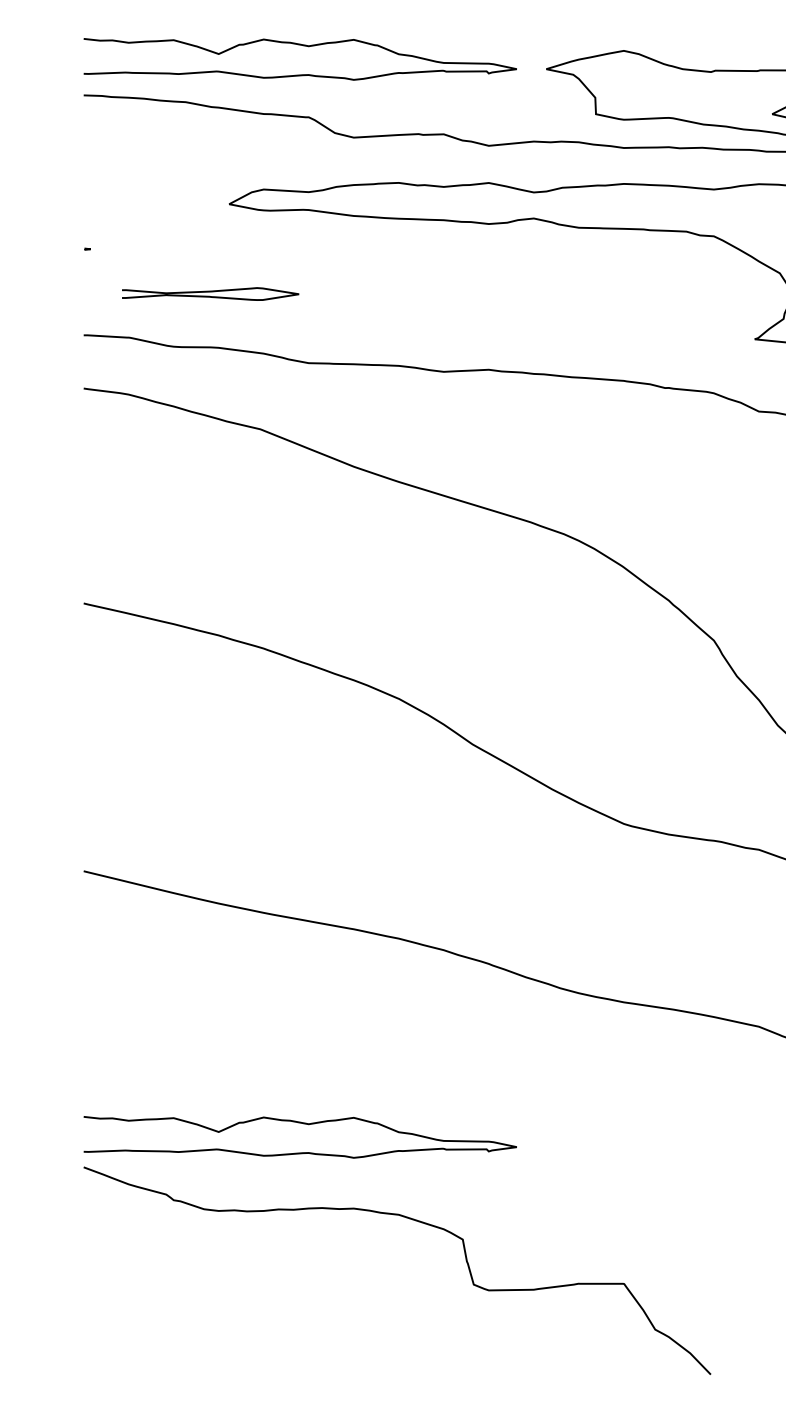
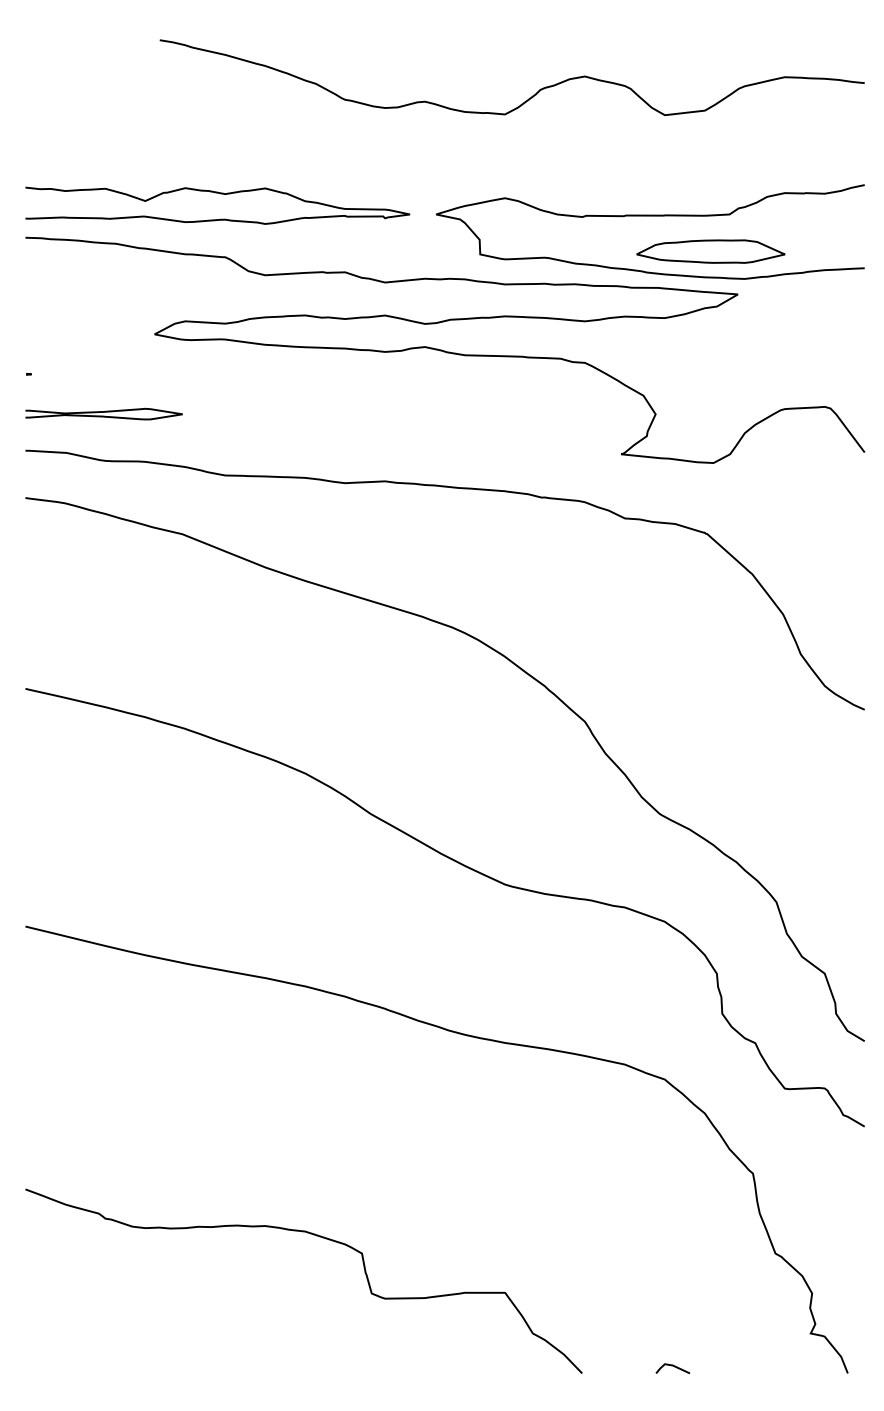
curve: (209, 292) -> (103, 412), moved
curve: (303, 1124) -> (220, 1151), removed

